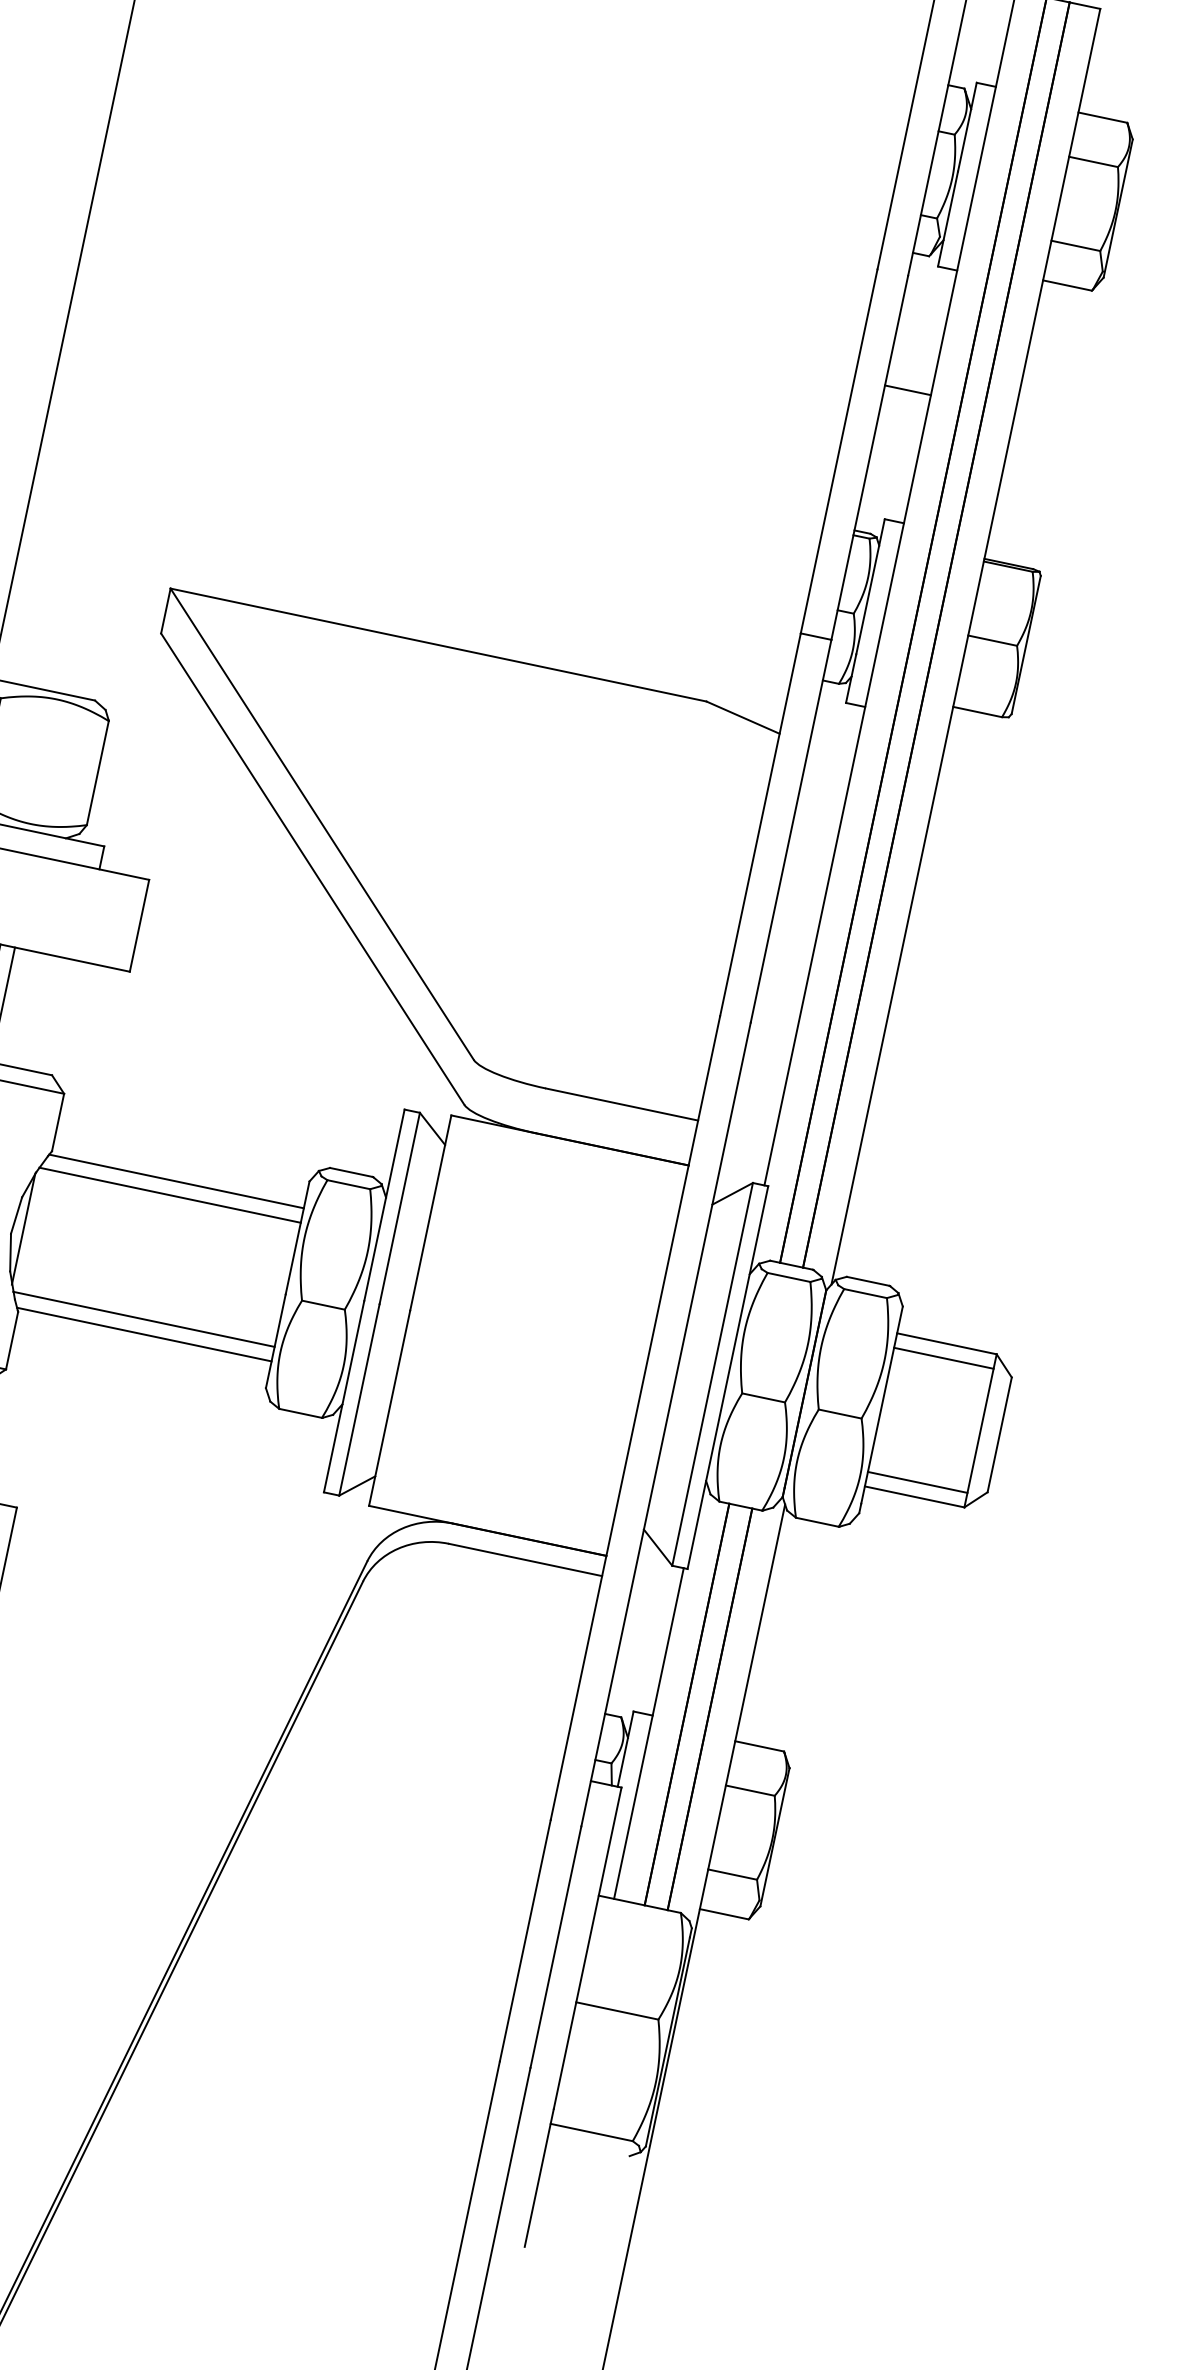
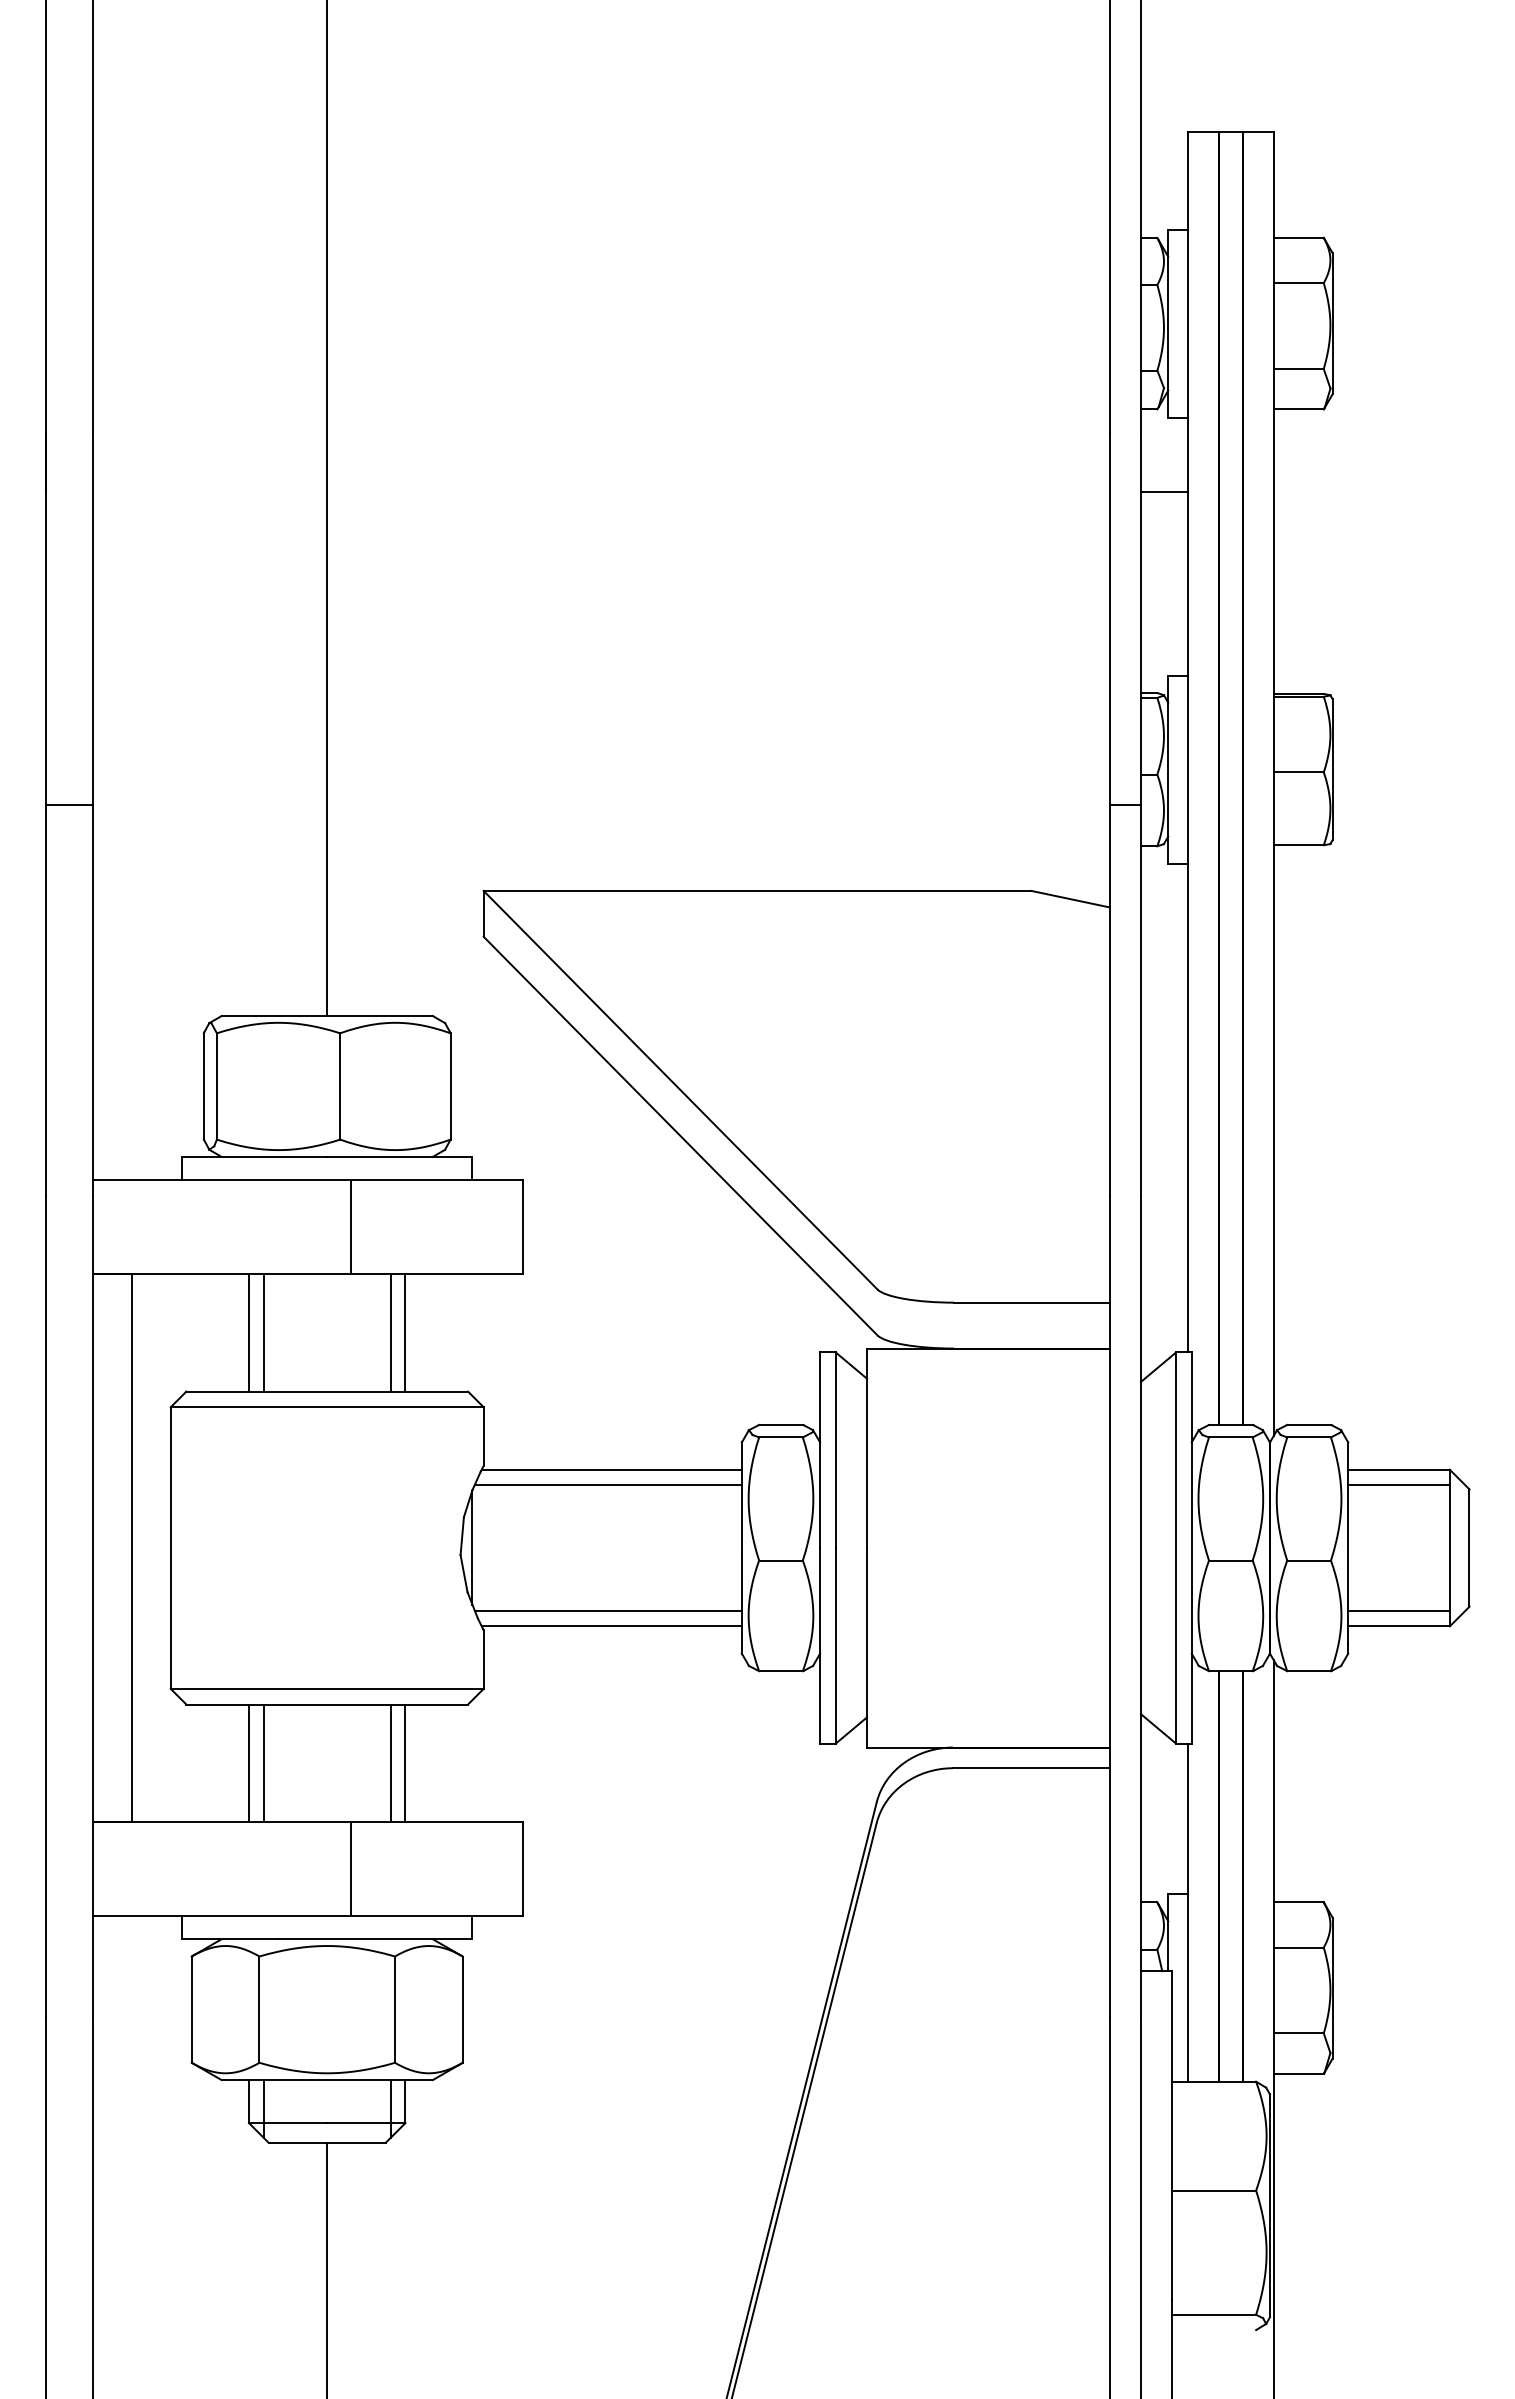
line: (907, 389) -> (1163, 491), moved

